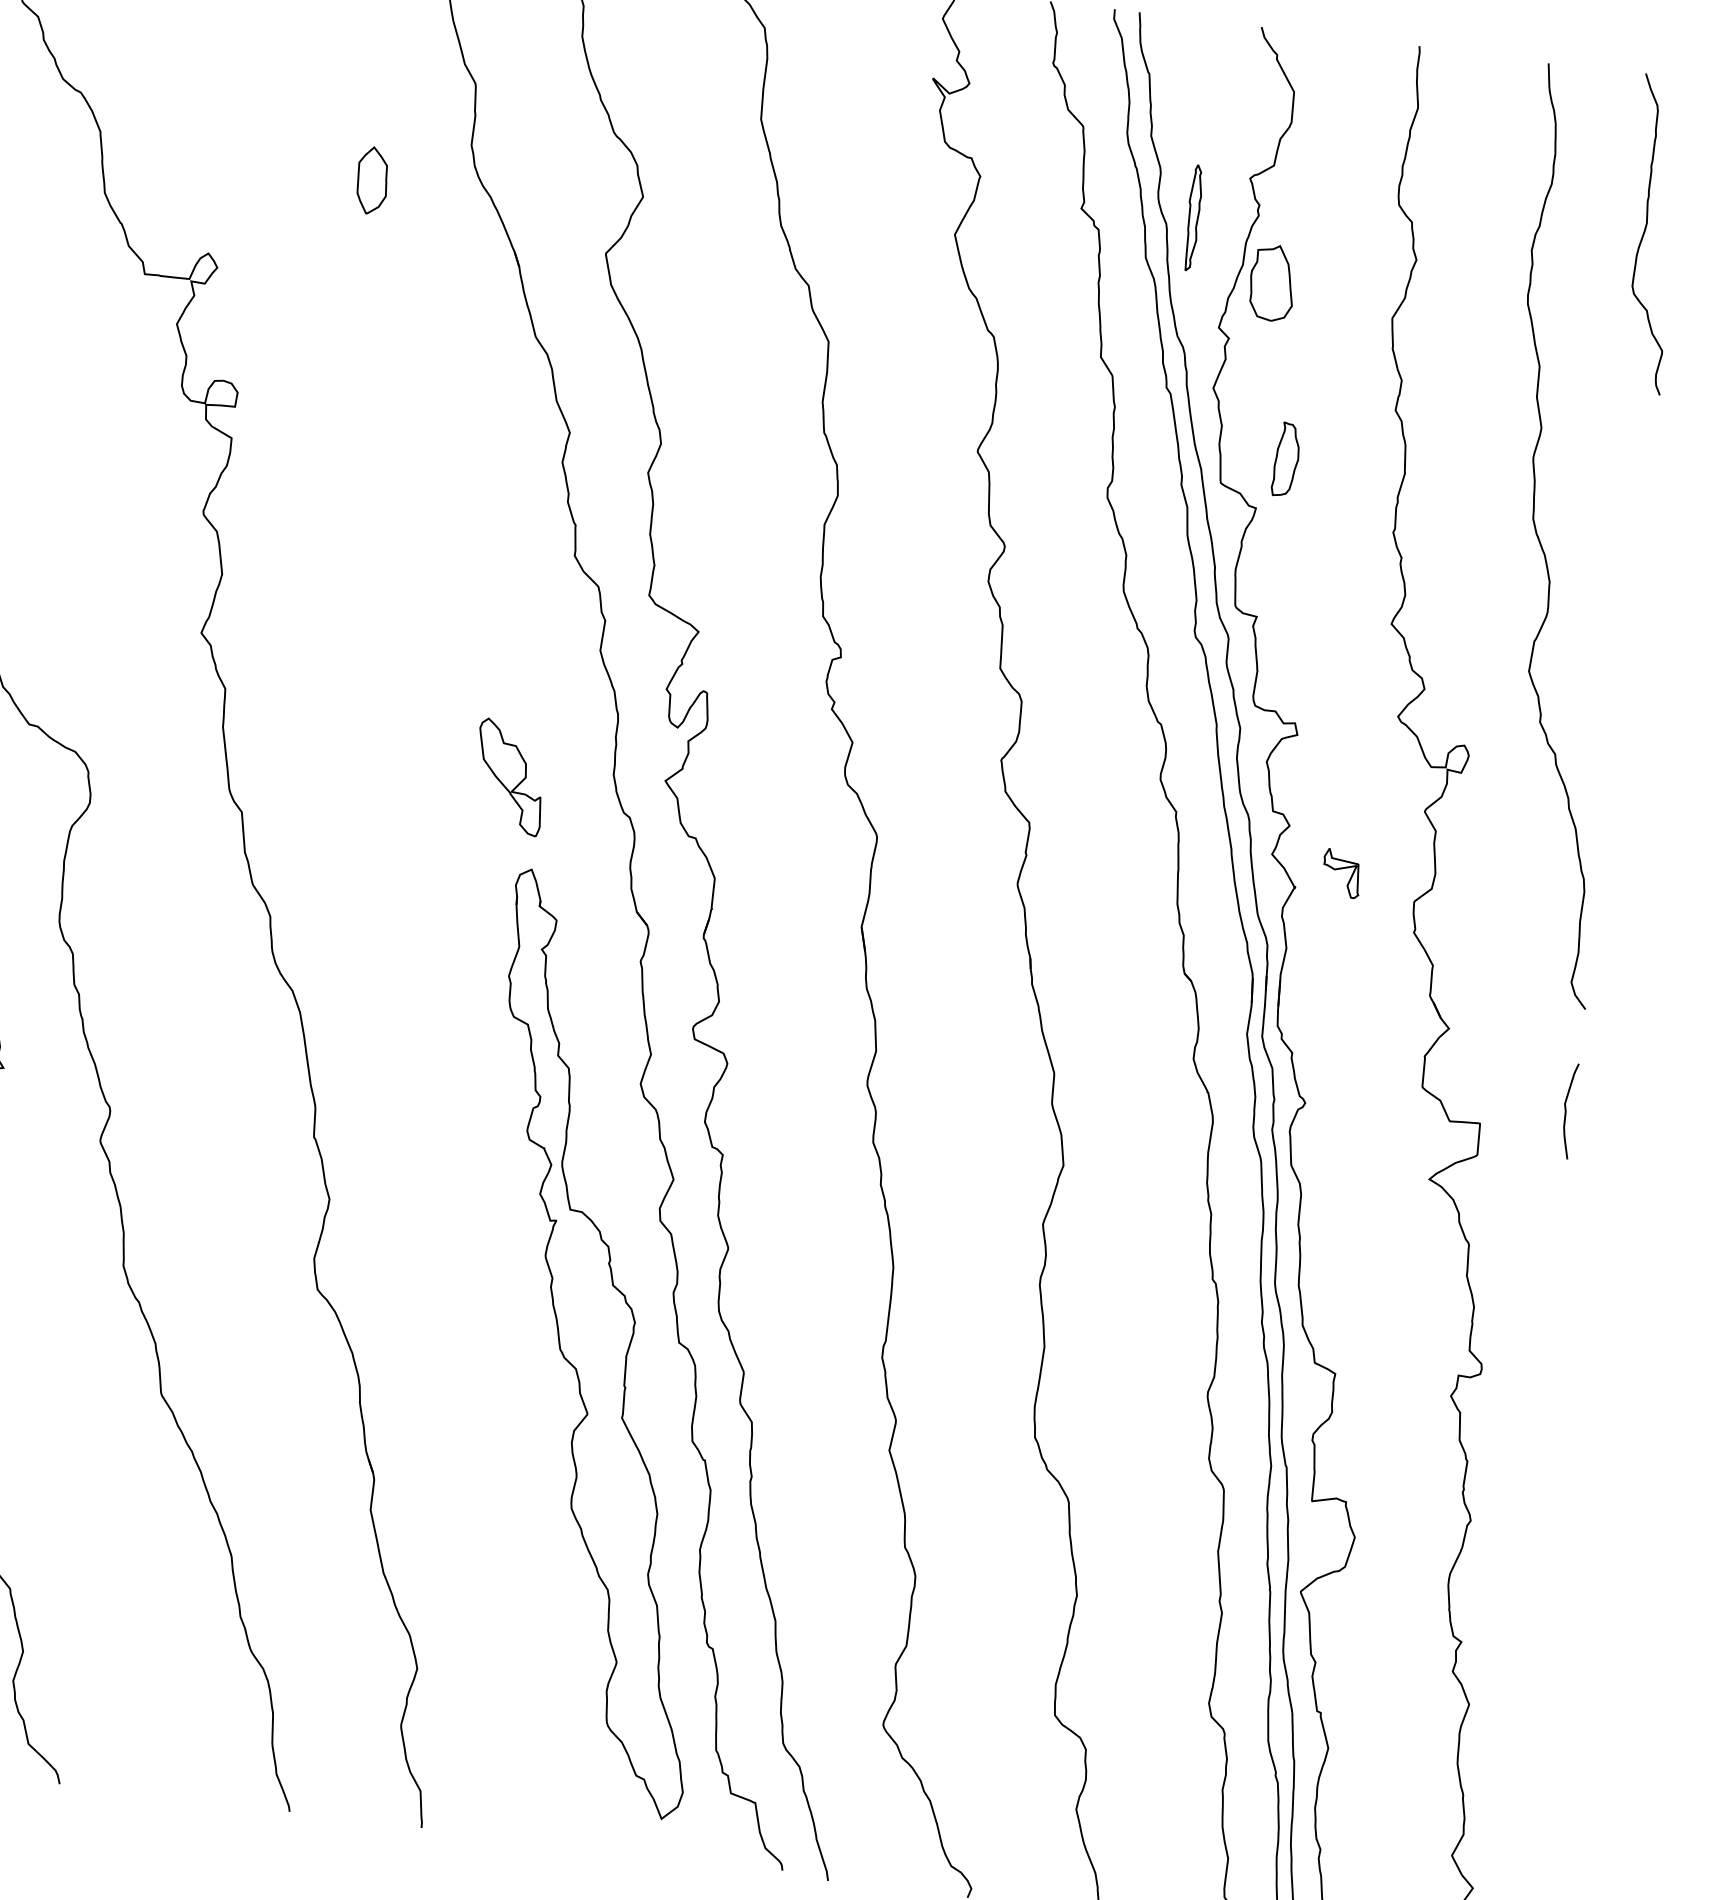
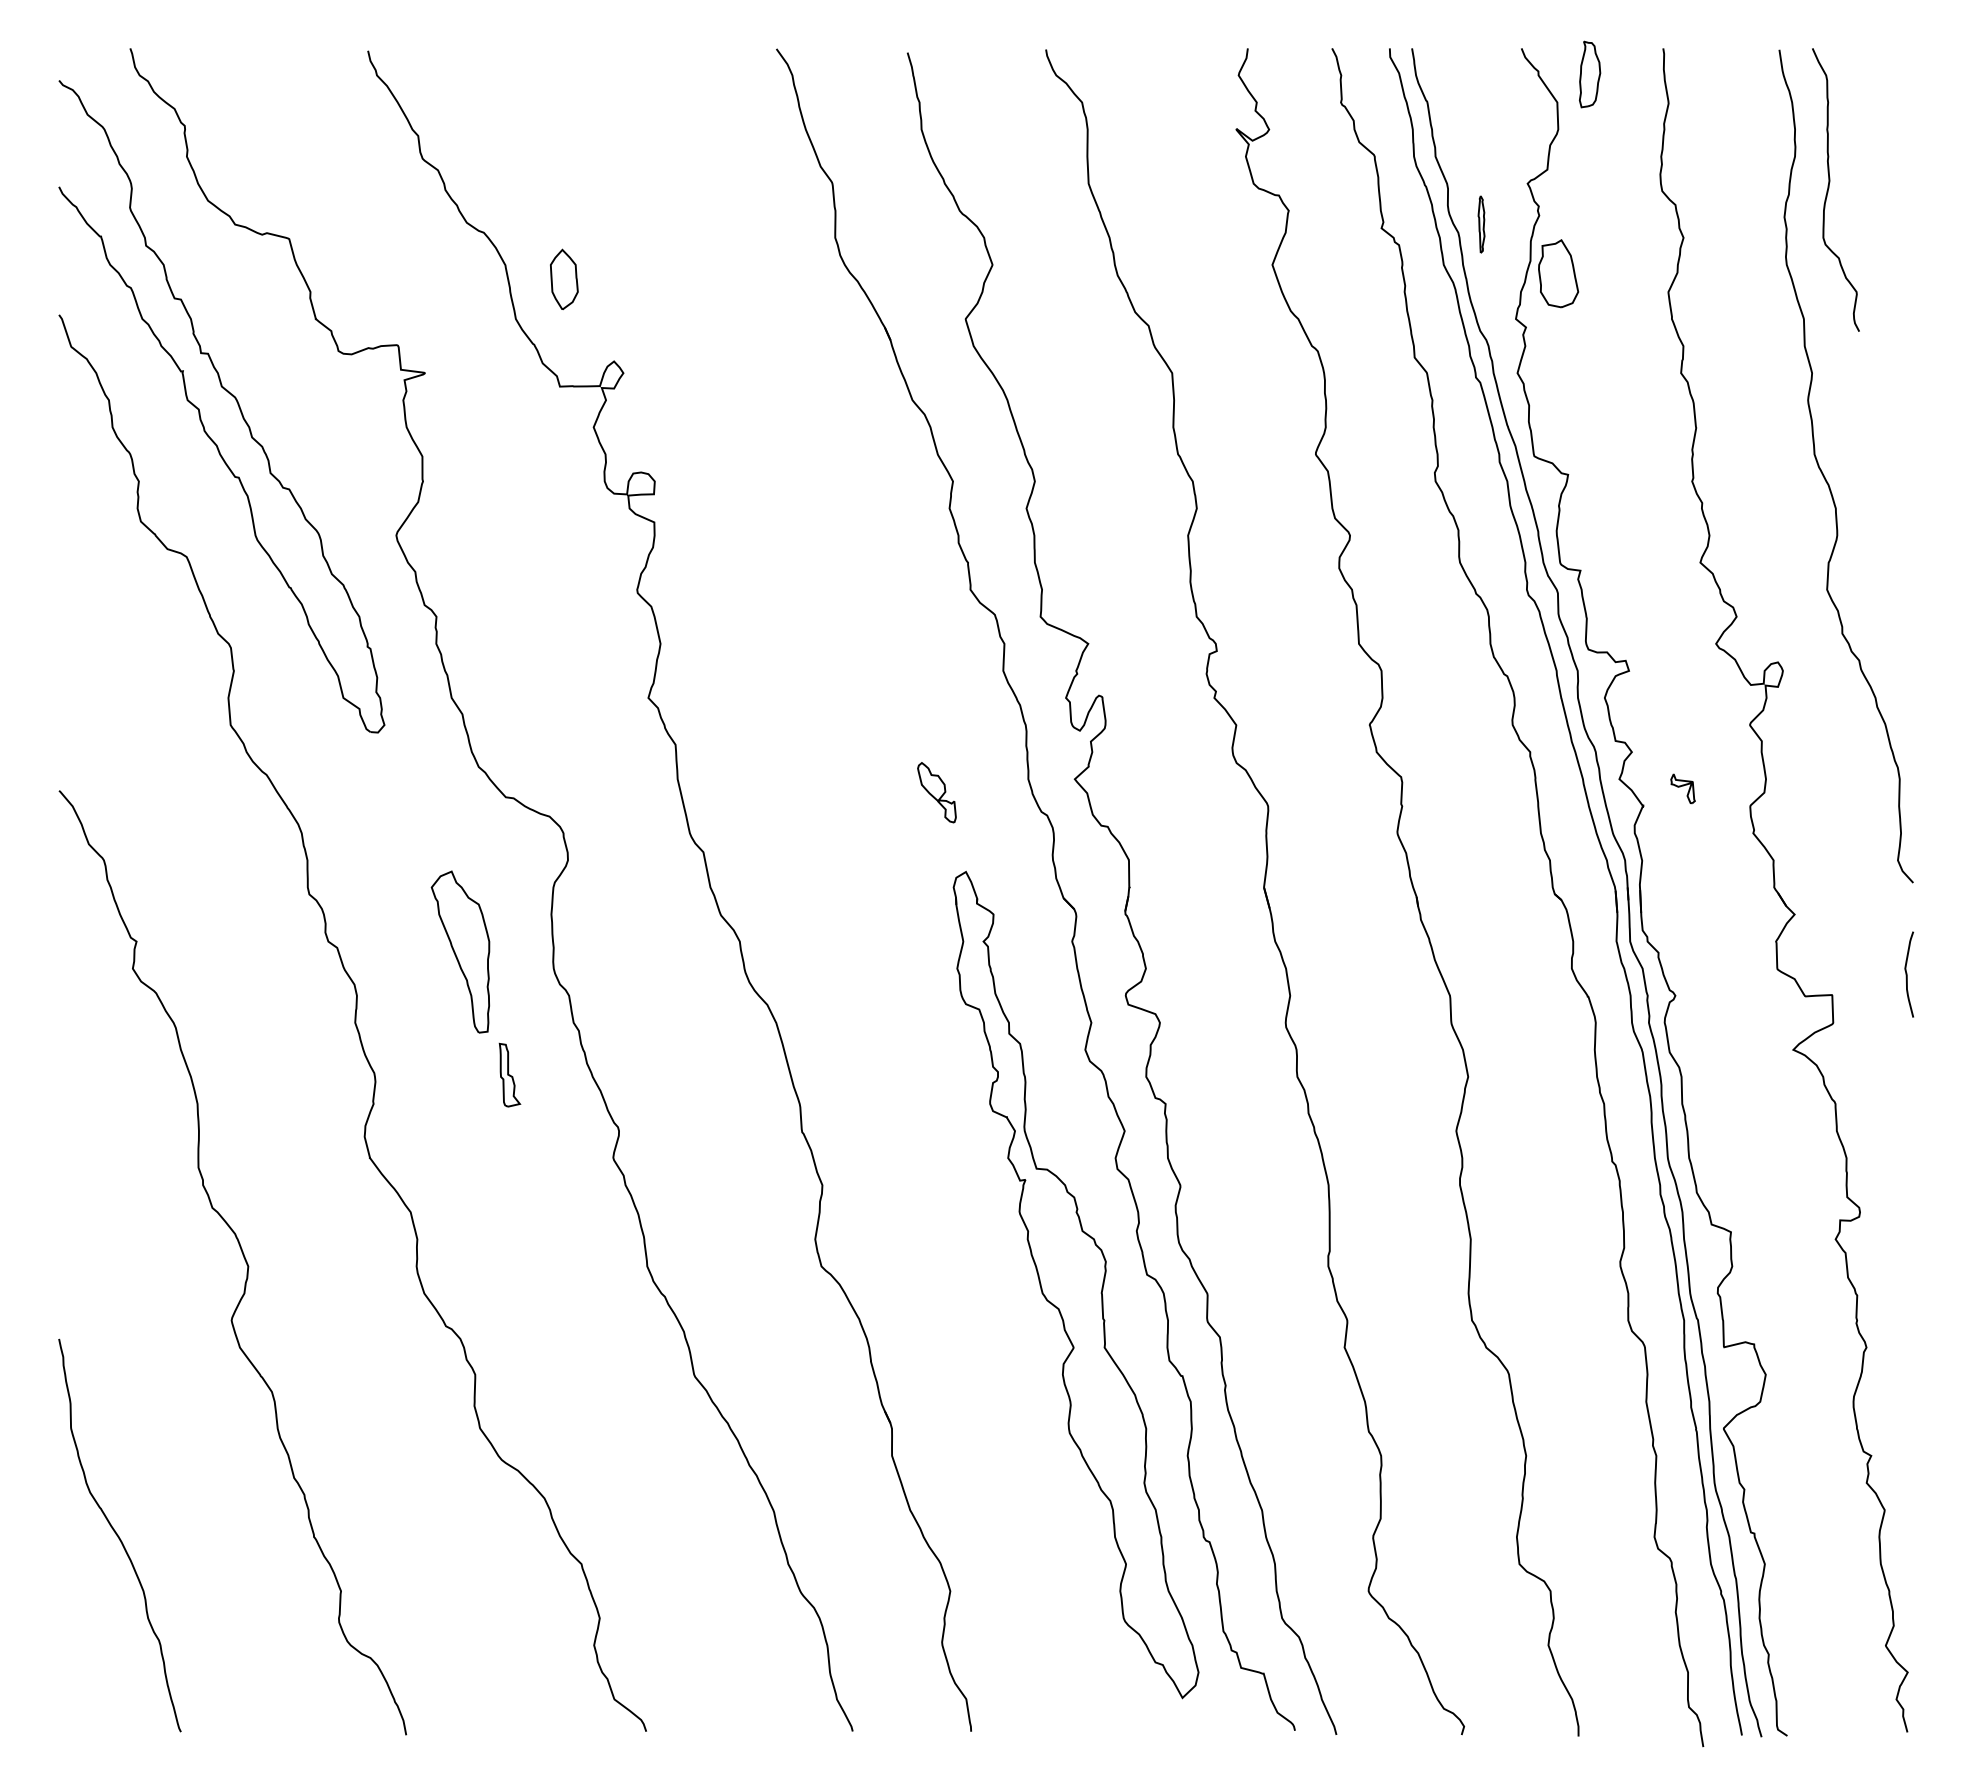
part: (372, 180) -> (564, 279), moved
part: (1193, 217) -> (1481, 224), size x0.6
curve: (1645, 231) -> (1829, 188), moved
part: (1287, 459) -> (1590, 74), moved
part: (509, 777) -> (936, 792), size x0.6
part: (1341, 873) -> (1682, 788), size x0.7

